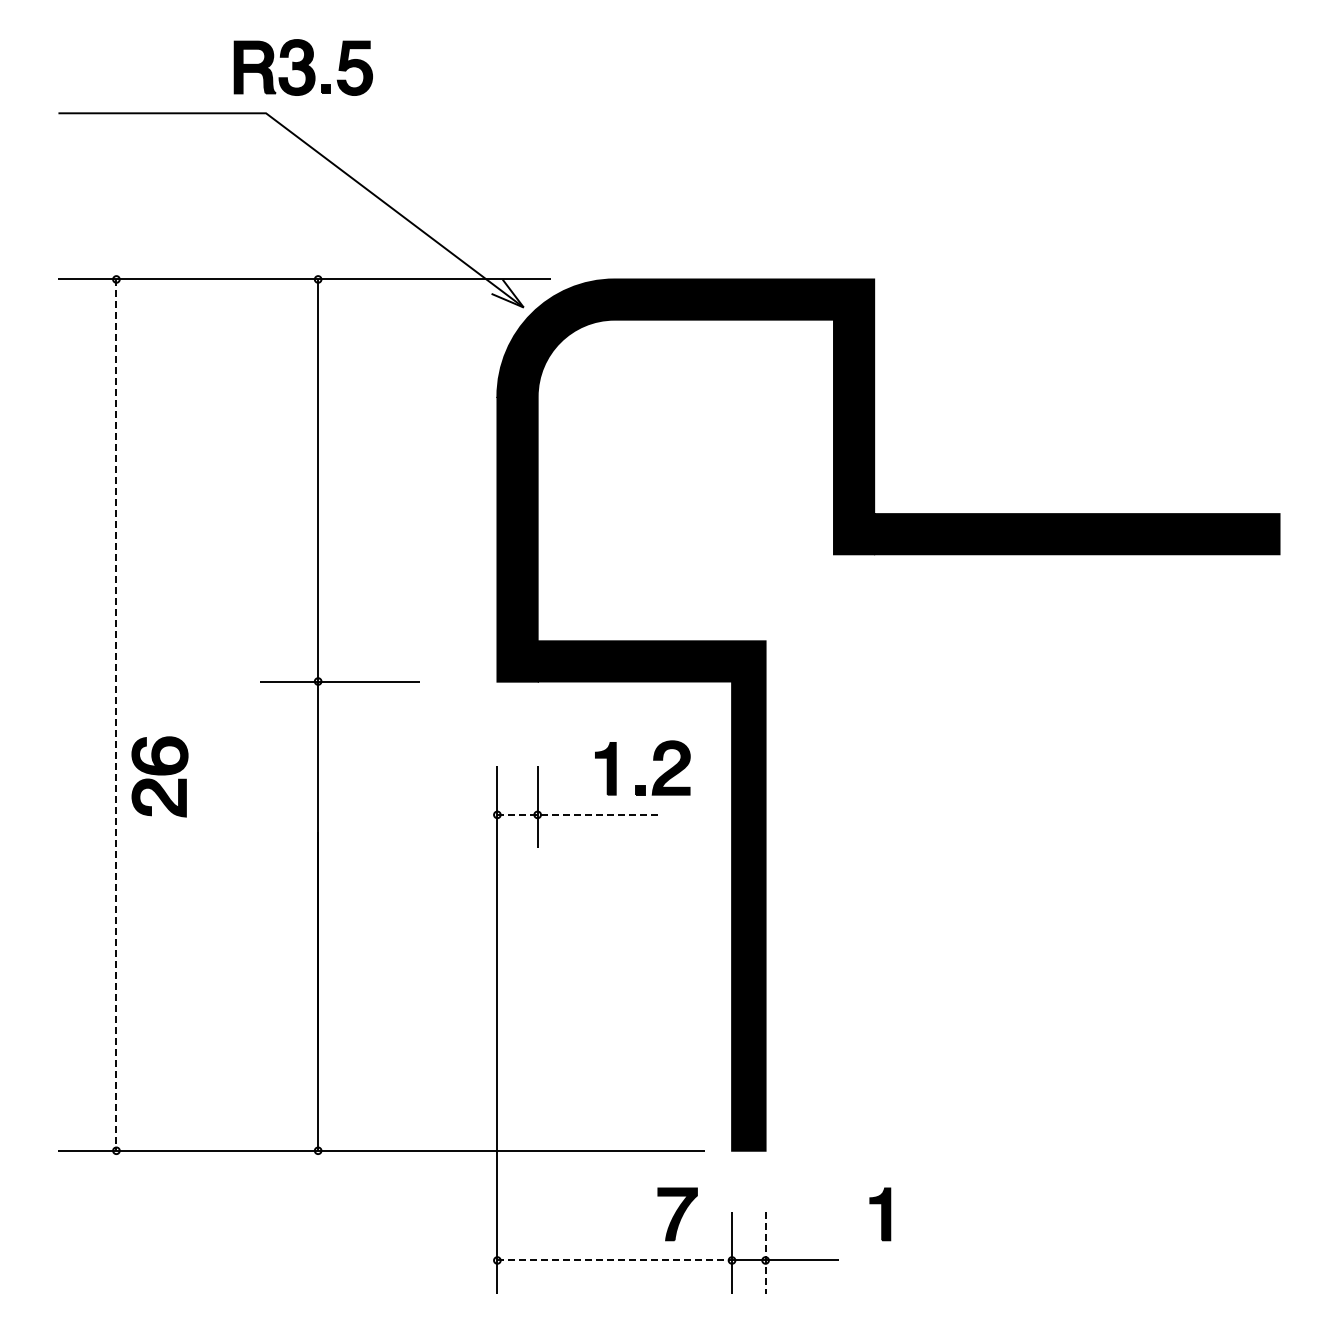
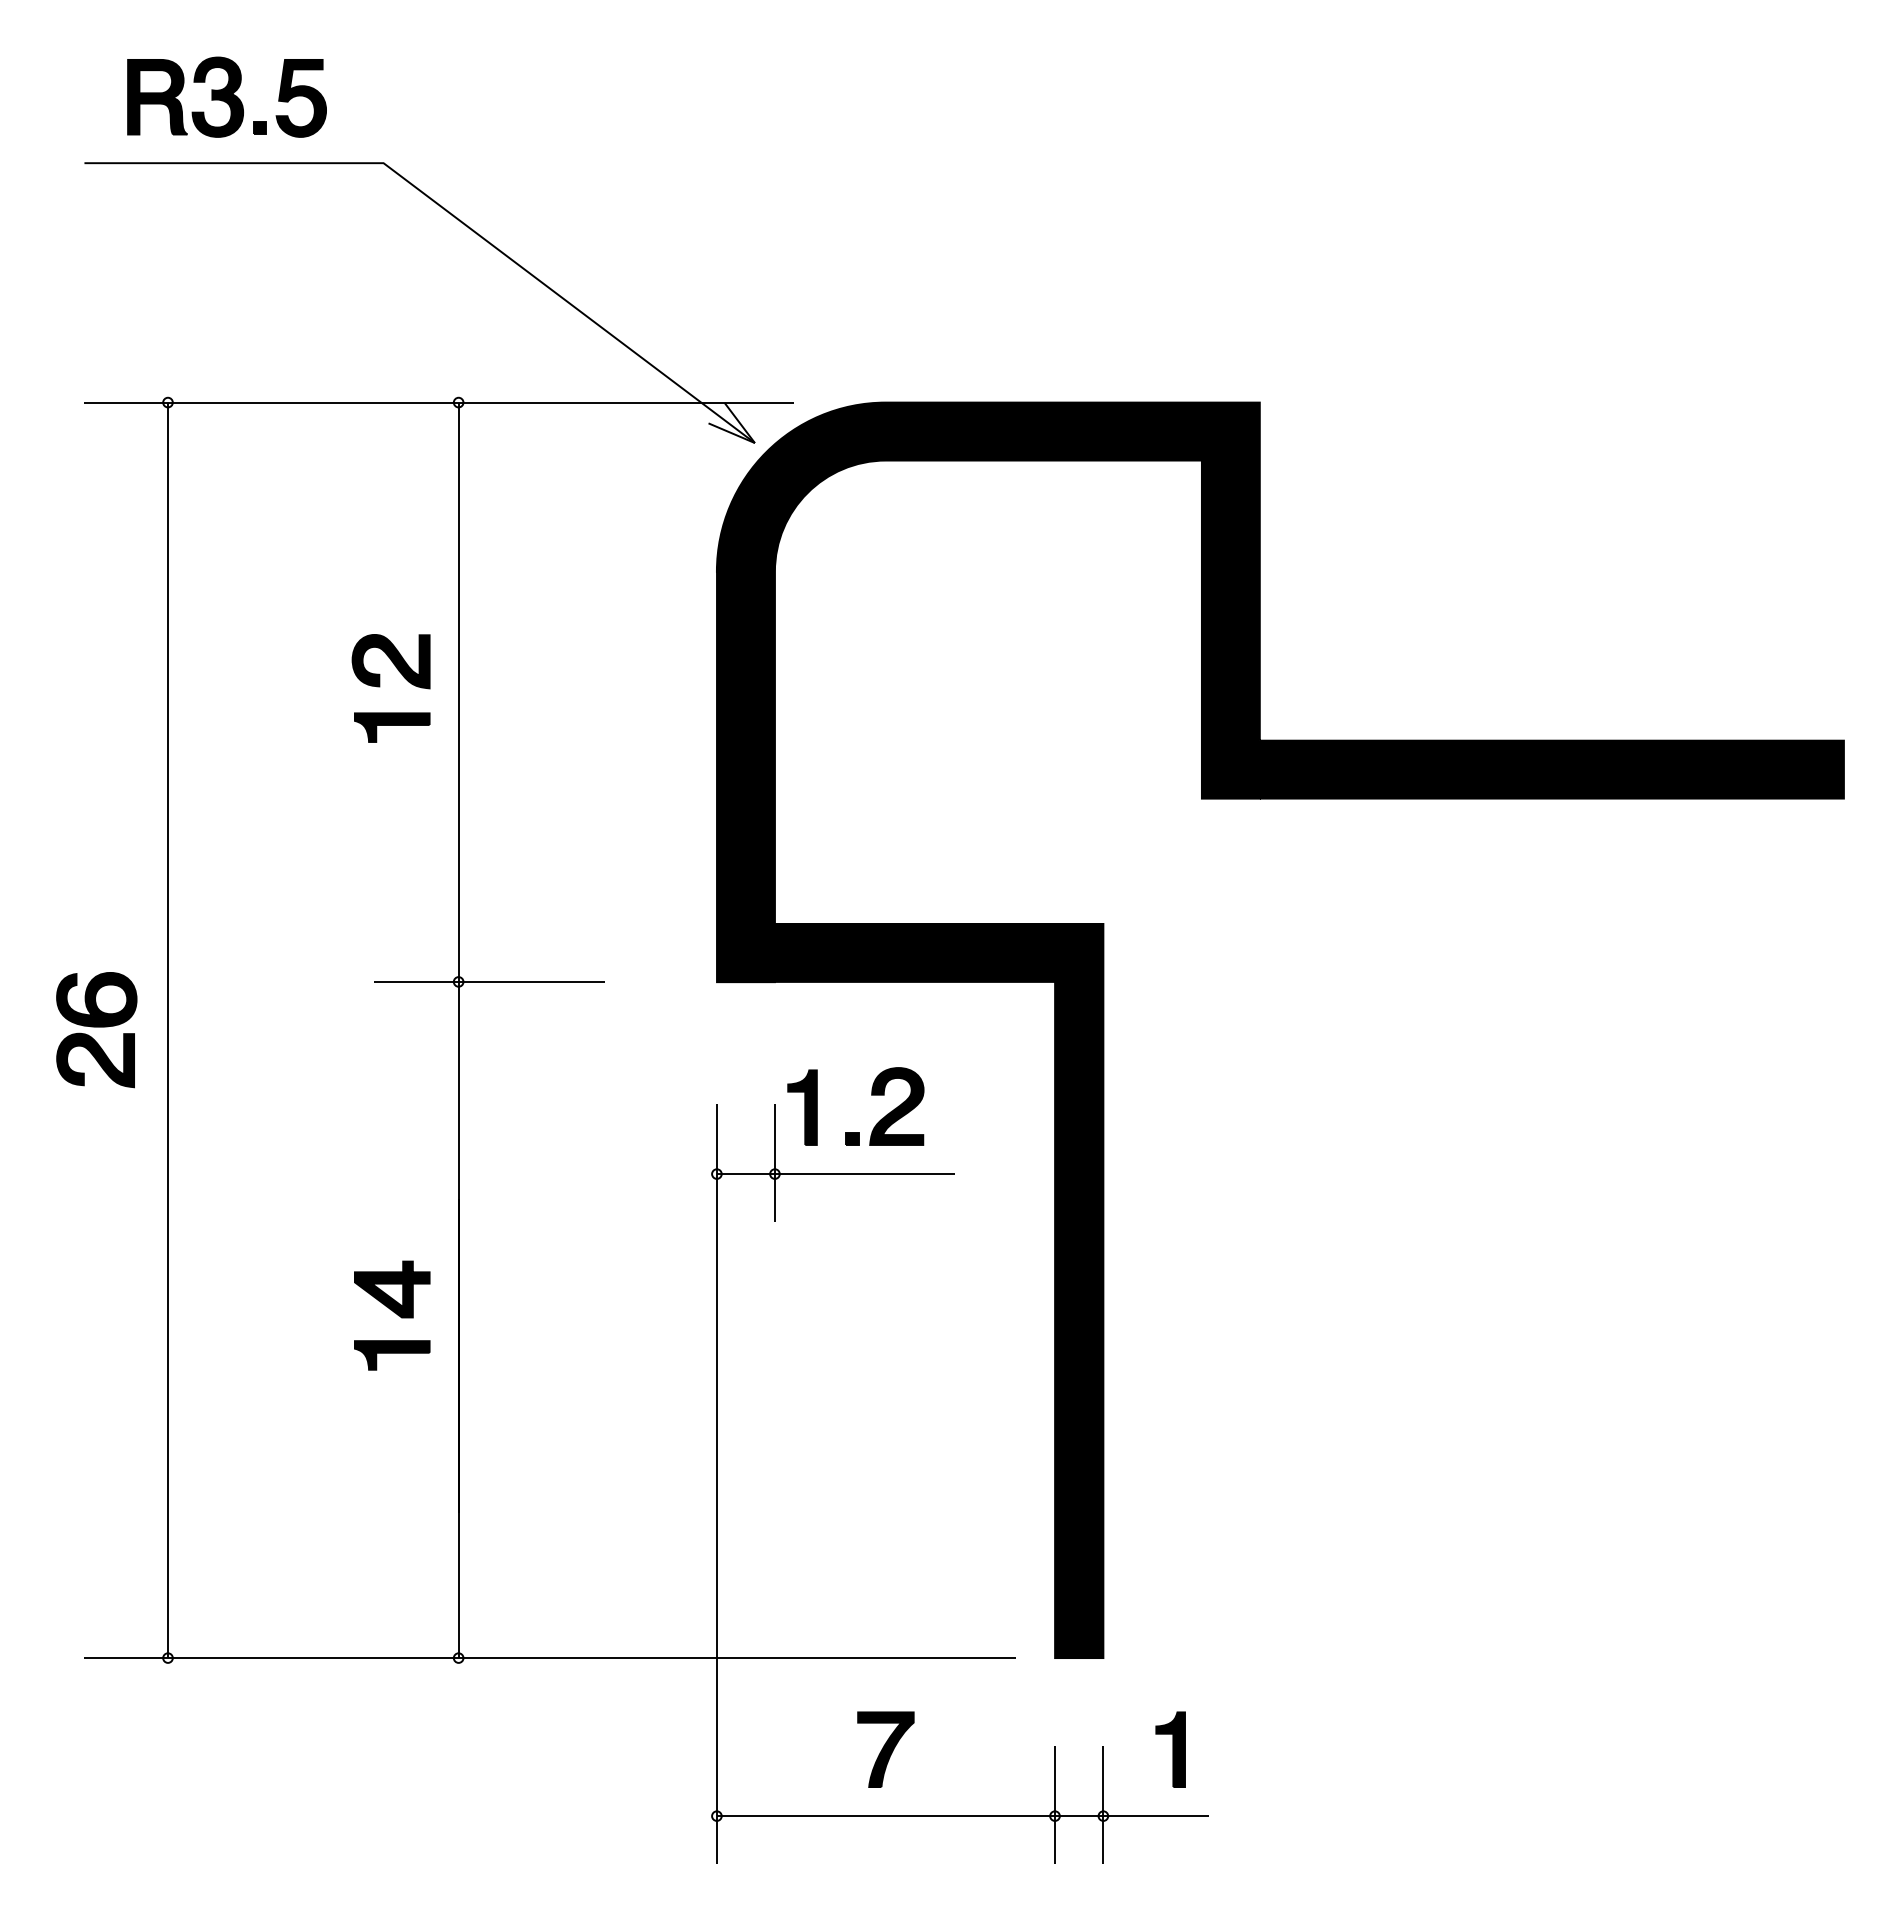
part: (302, 67) -> (225, 97), moved
part: (263, 477) -> (379, 687), added
line: (116, 715) -> (168, 1030), dashed -> solid
part: (653, 760) -> (871, 1095), moved
part: (159, 776) -> (96, 1029), moved
line: (580, 814) -> (836, 1173), dashed -> solid
part: (271, 912) -> (391, 1314), added
part: (677, 1214) -> (885, 1749), moved
part: (880, 1214) -> (1170, 1749), moved
line: (765, 1253) -> (1103, 1806), dashed -> solid
line: (615, 1260) -> (887, 1816), dashed -> solid

